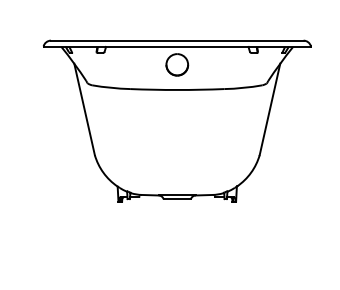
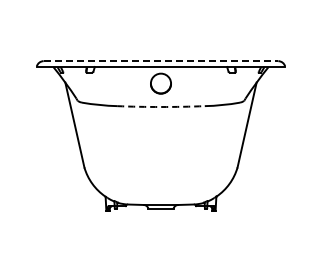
line: (177, 41) -> (161, 61), solid -> dashed
arc: (176, 90) -> (160, 107), solid -> dashed

